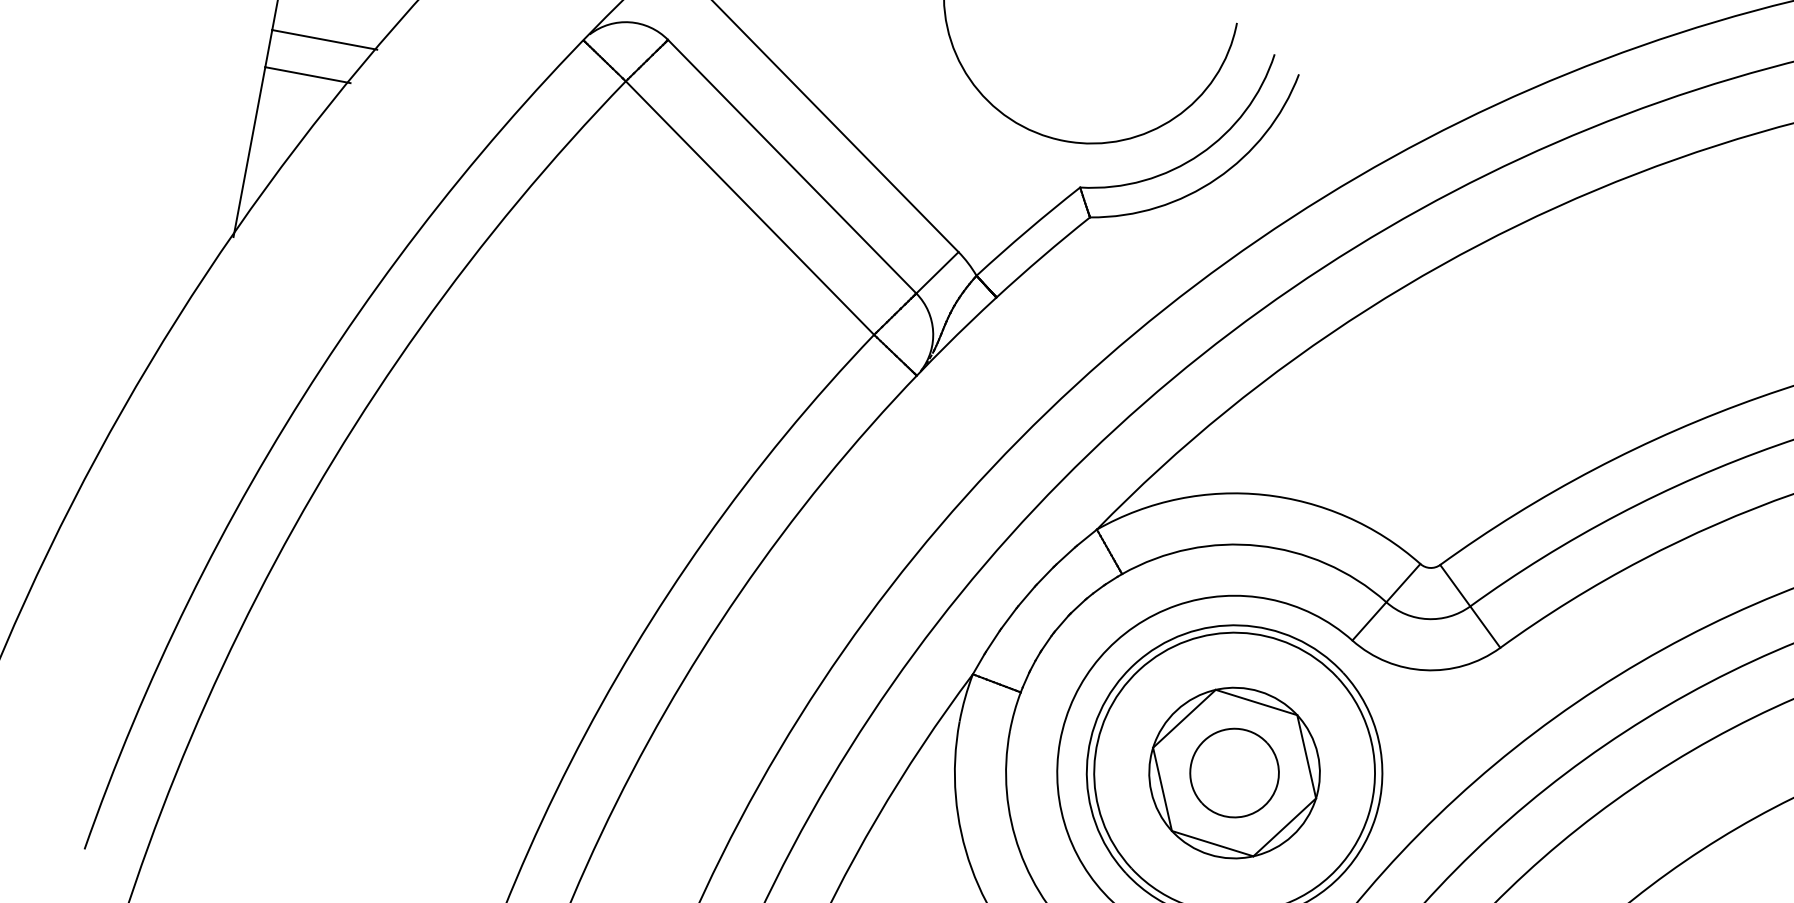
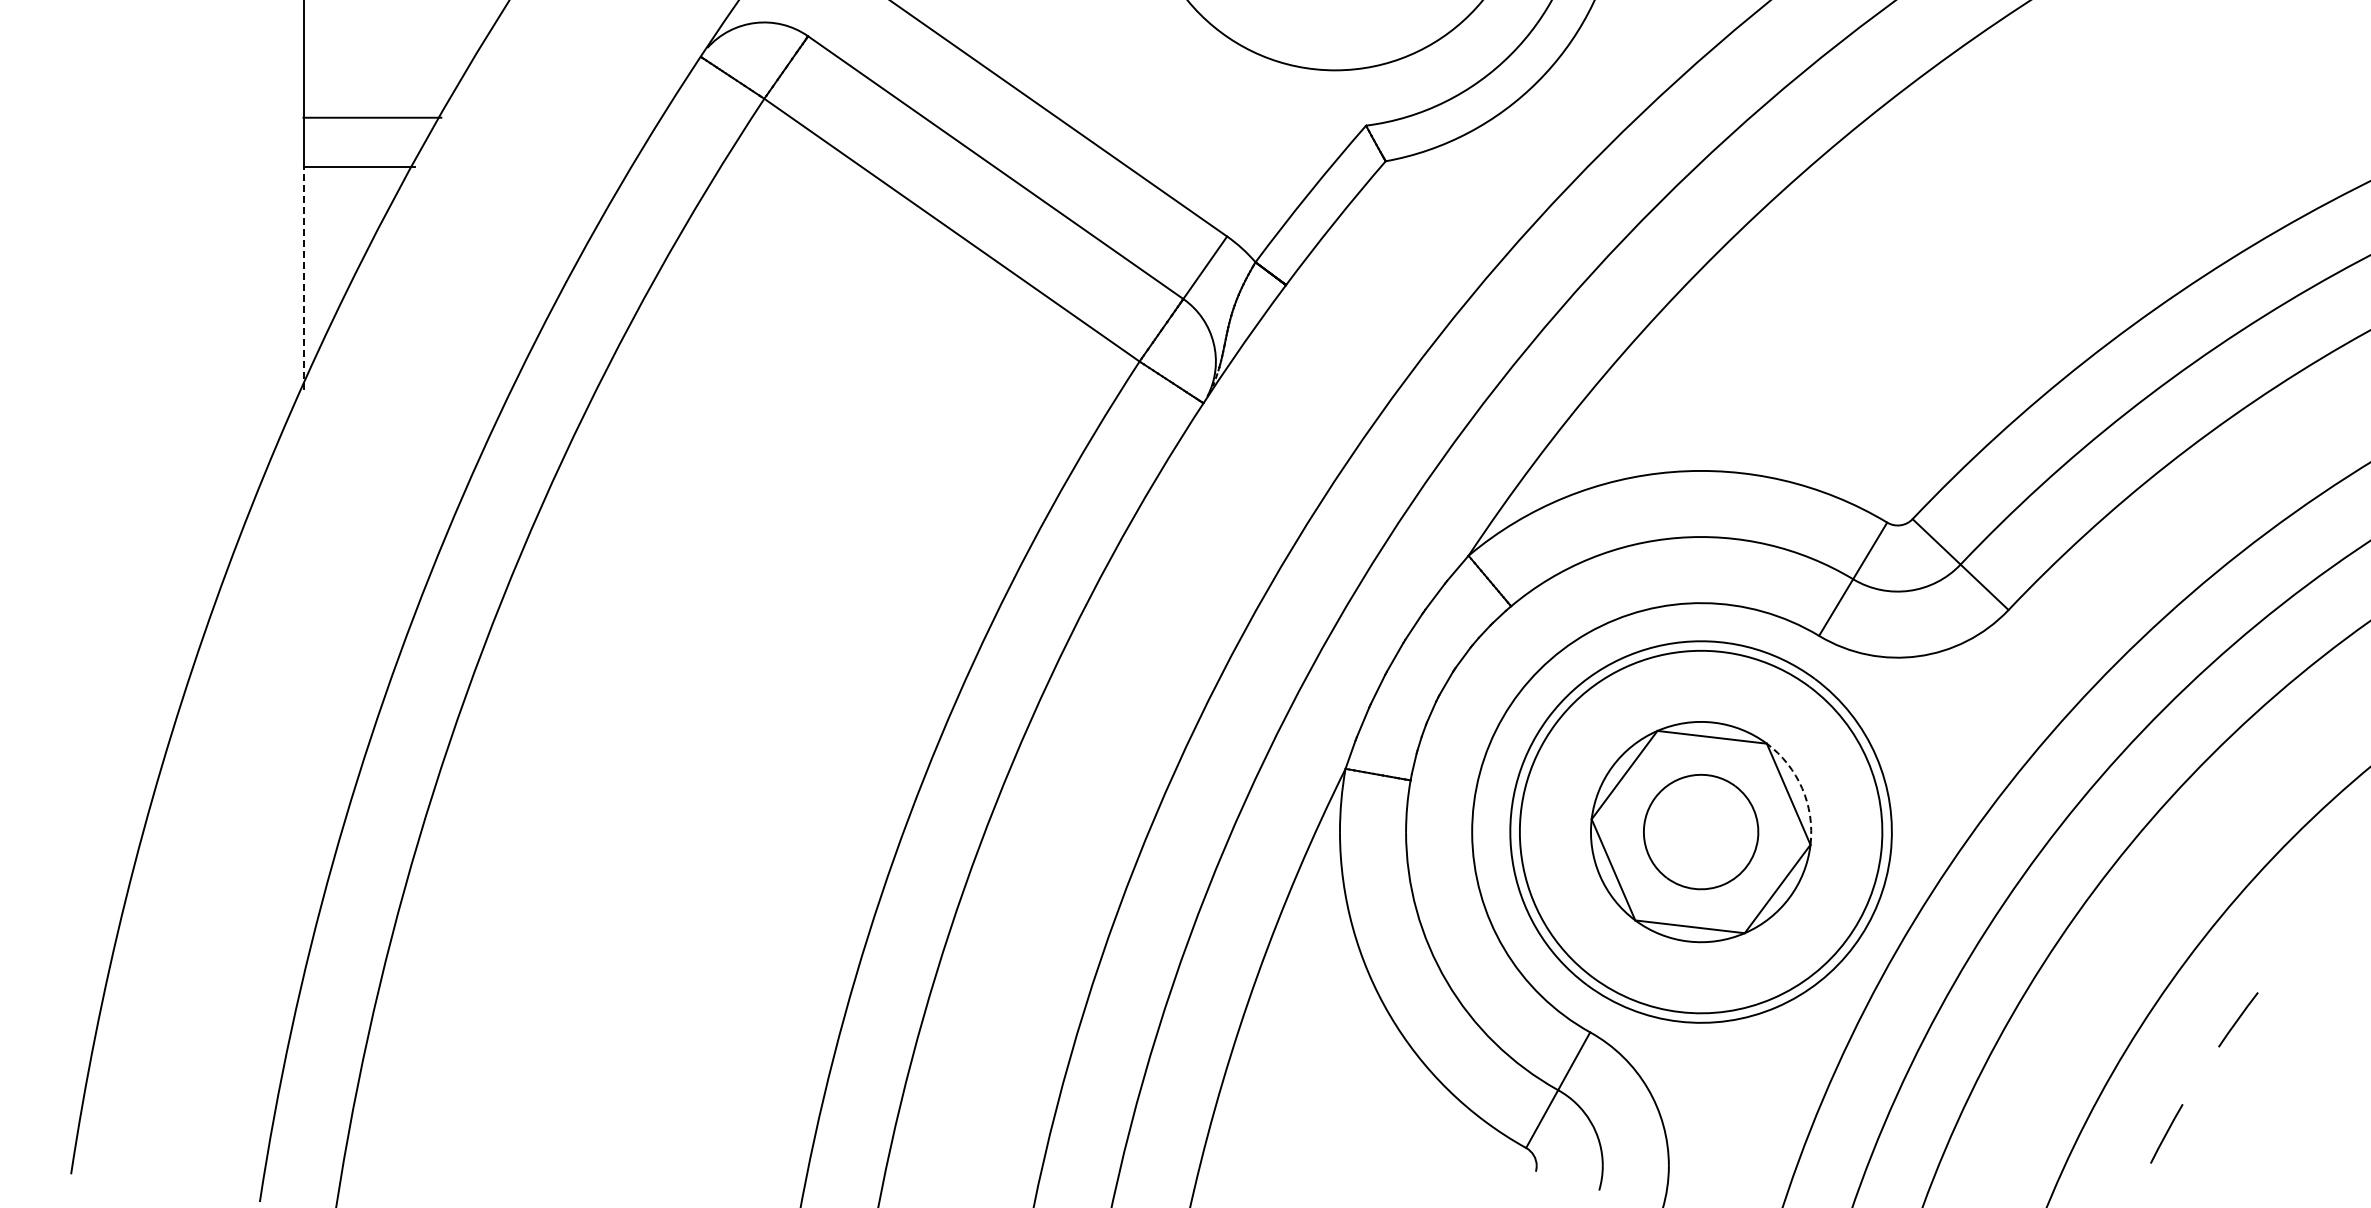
line: (249, 152) -> (303, 278), solid -> dashed
arc: (1318, 754) -> (1802, 788), solid -> dashed

